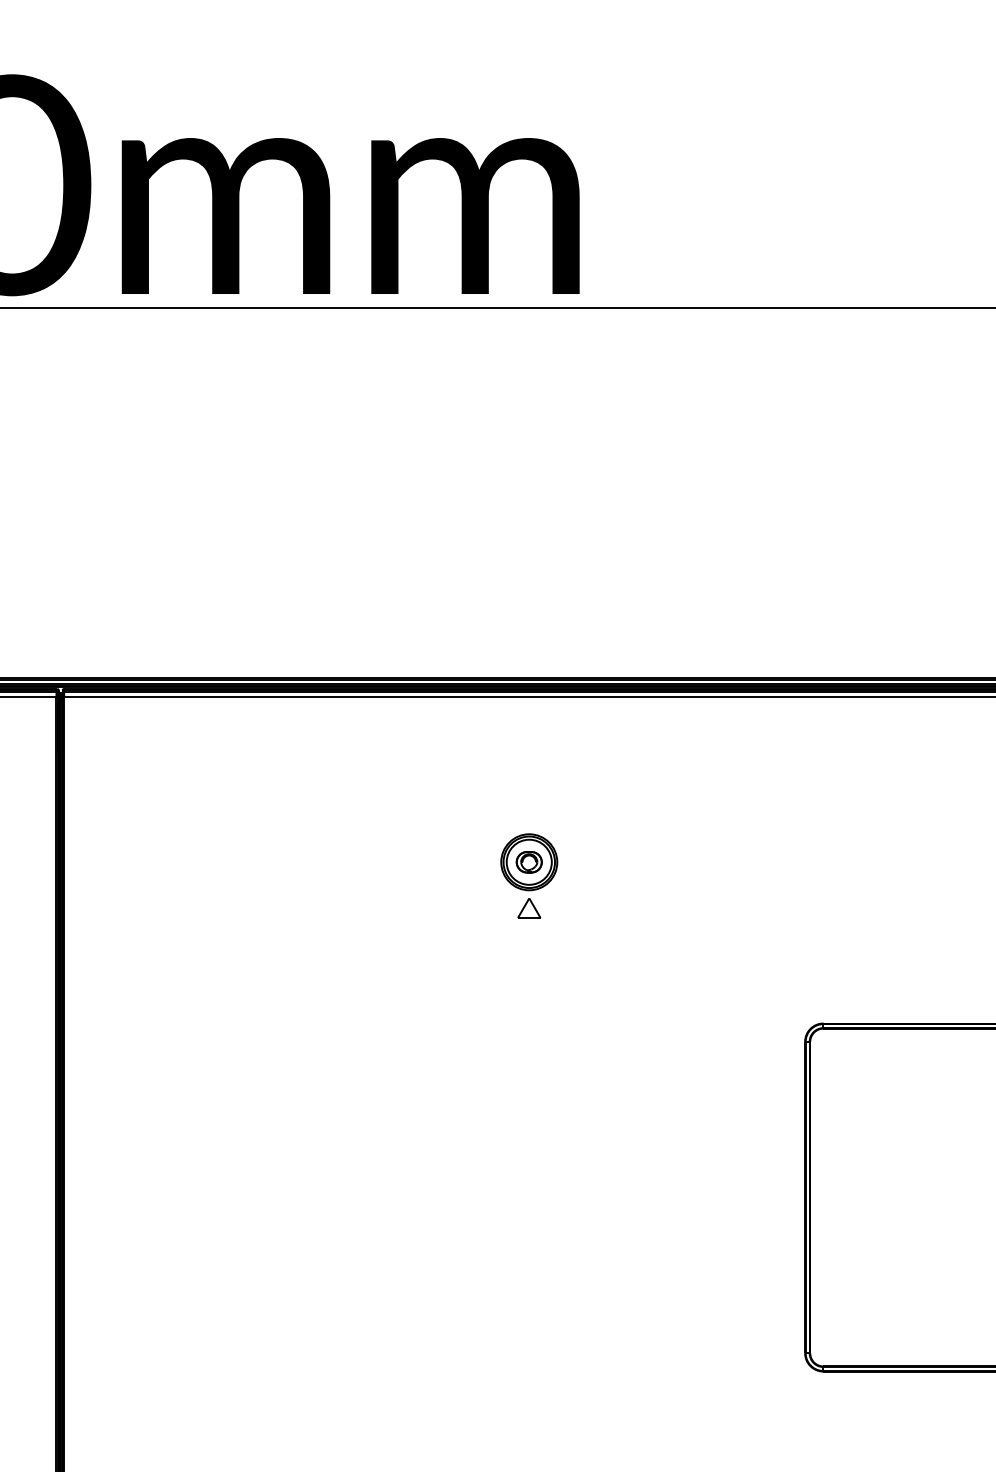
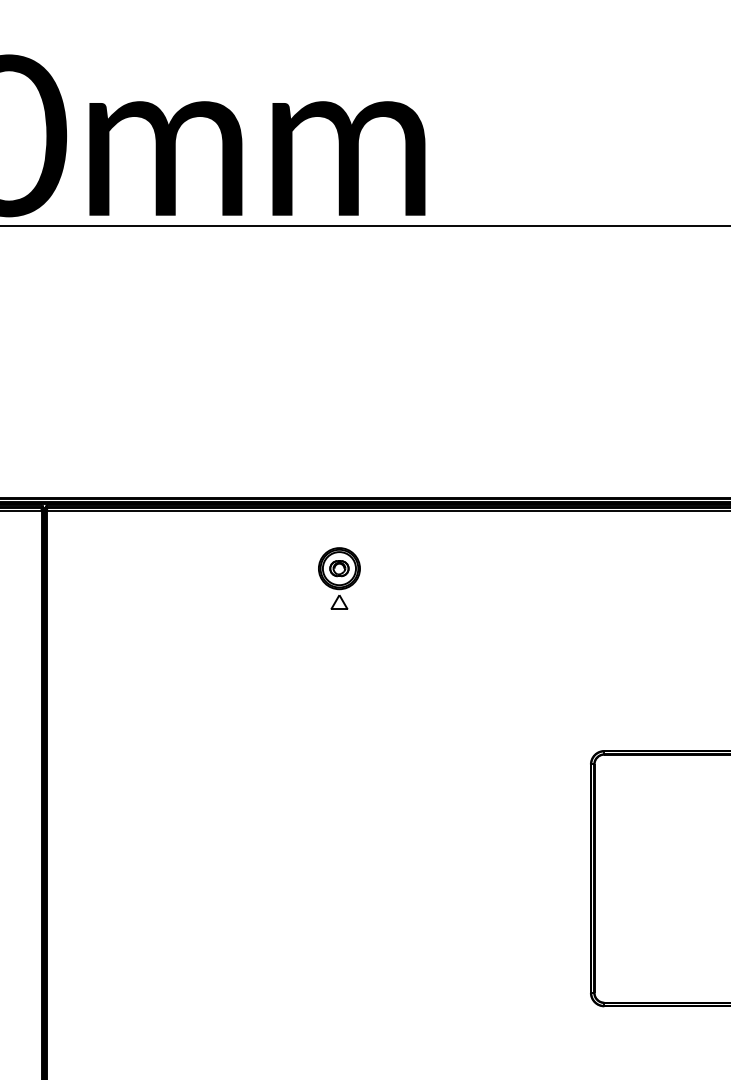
part: (529, 875) -> (339, 578), moved

